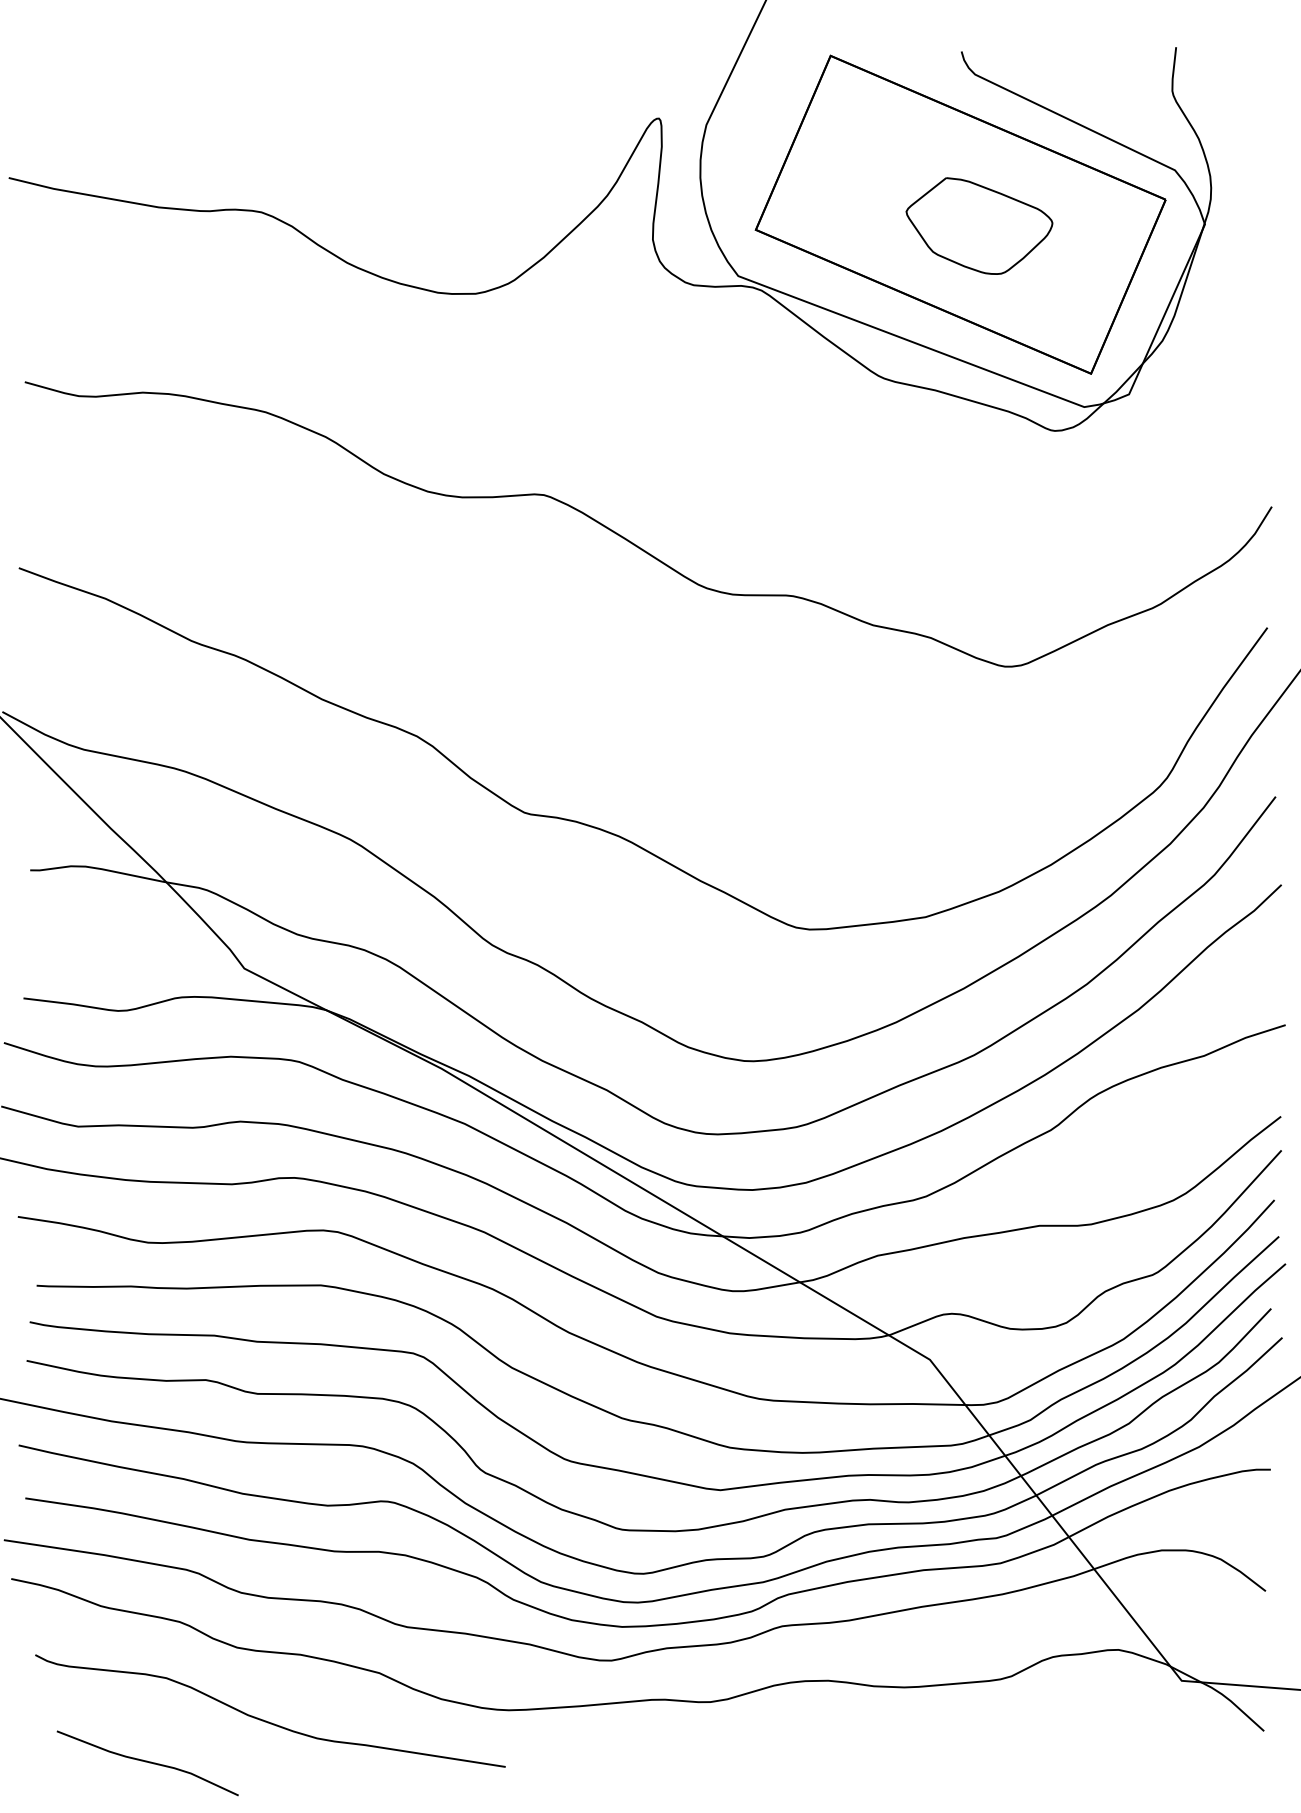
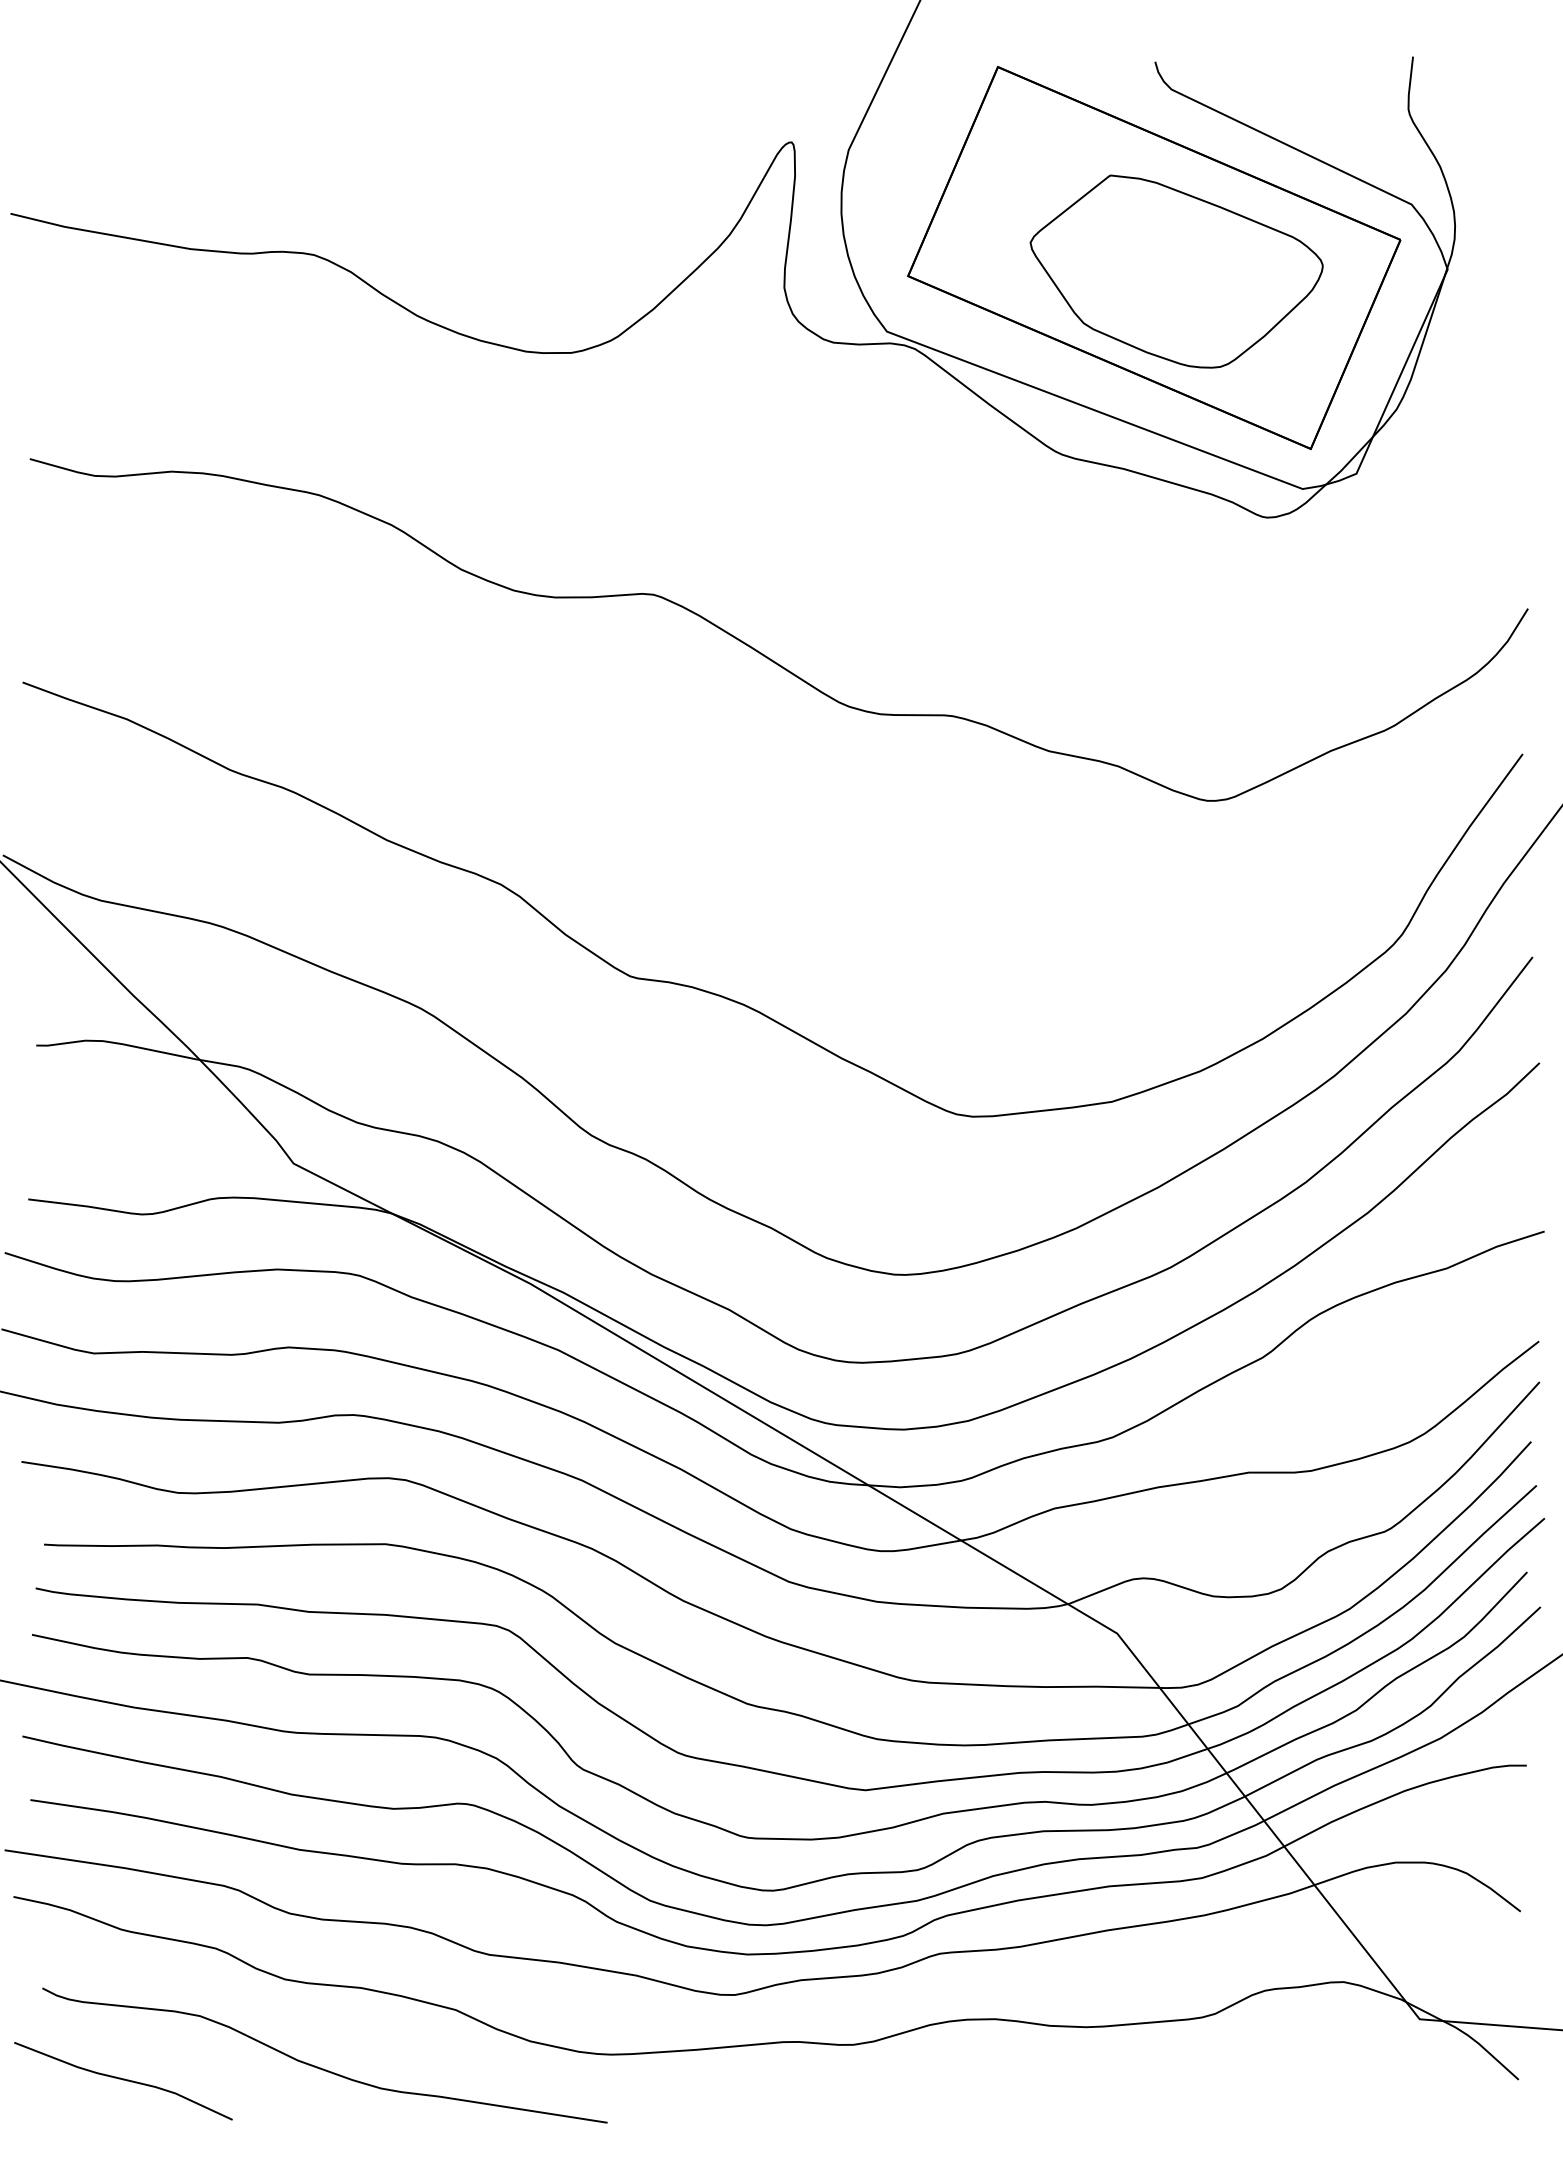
part: (979, 225) -> (1176, 270), size x1.67
curve: (147, 1762) -> (123, 2080), moved

